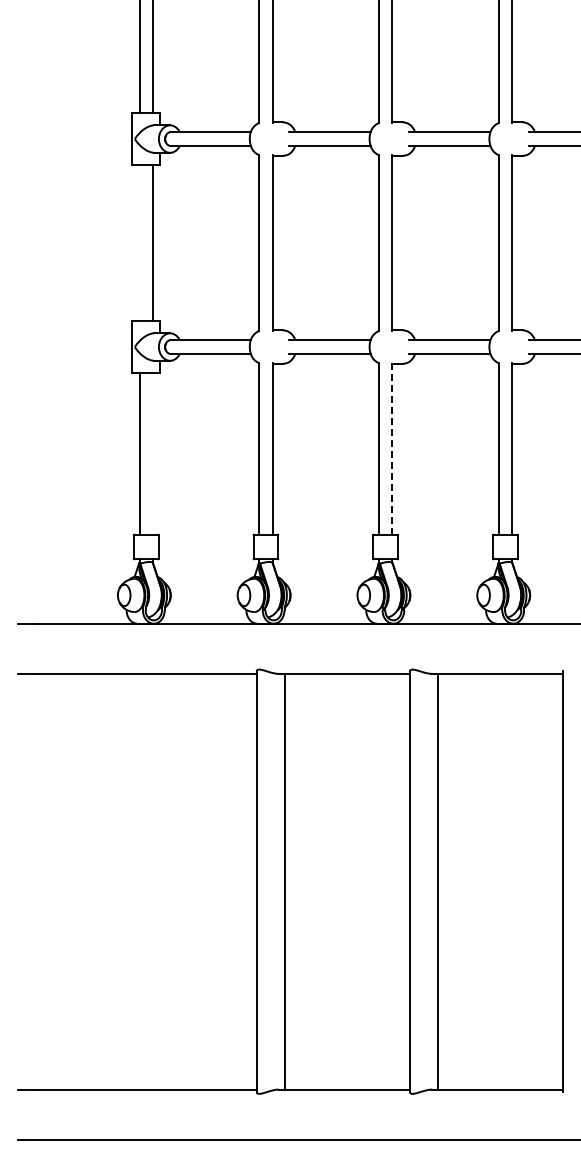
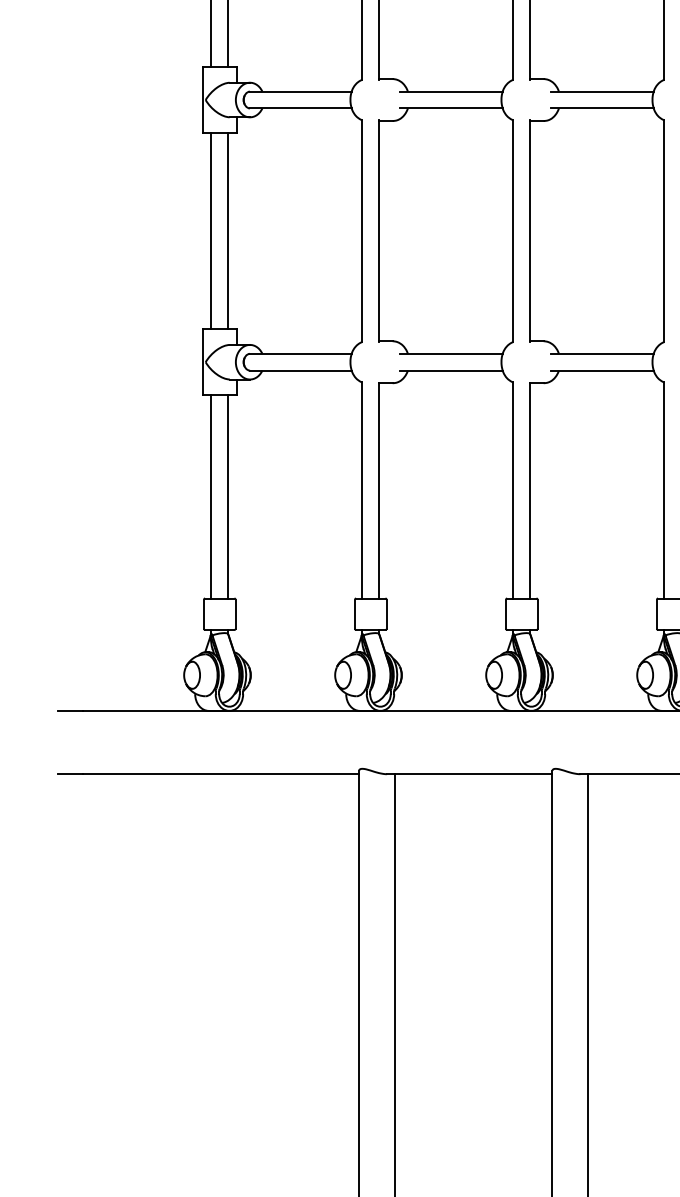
line: (139, 242) -> (211, 230), added
line: (392, 448) -> (530, 490), dashed -> solid
line: (152, 453) -> (227, 496), added

